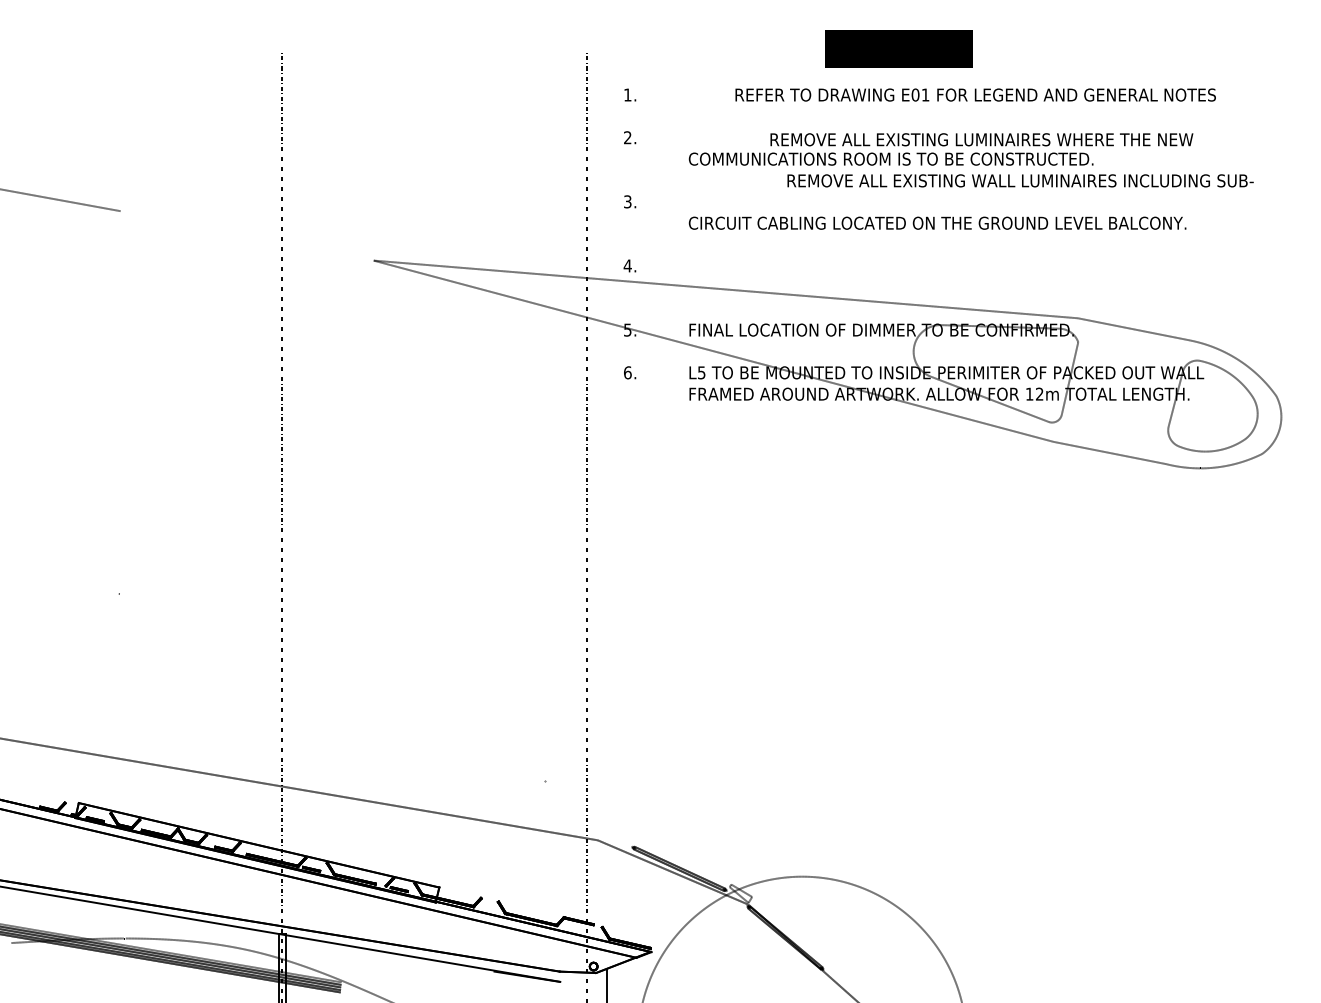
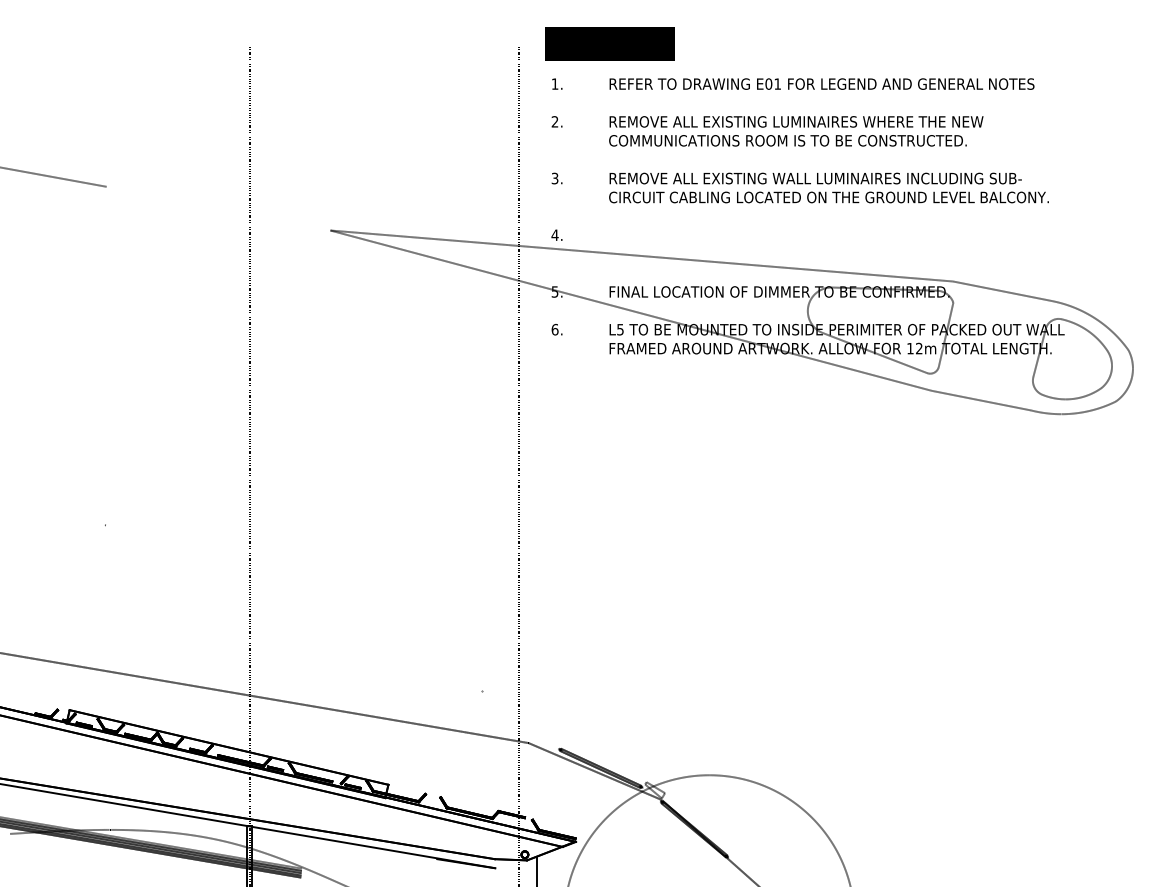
part: (898, 48) -> (609, 42), moved
text: (975, 94) -> (821, 83), moved
text: (981, 139) -> (796, 121), moved
text: (1020, 180) -> (815, 178), moved

